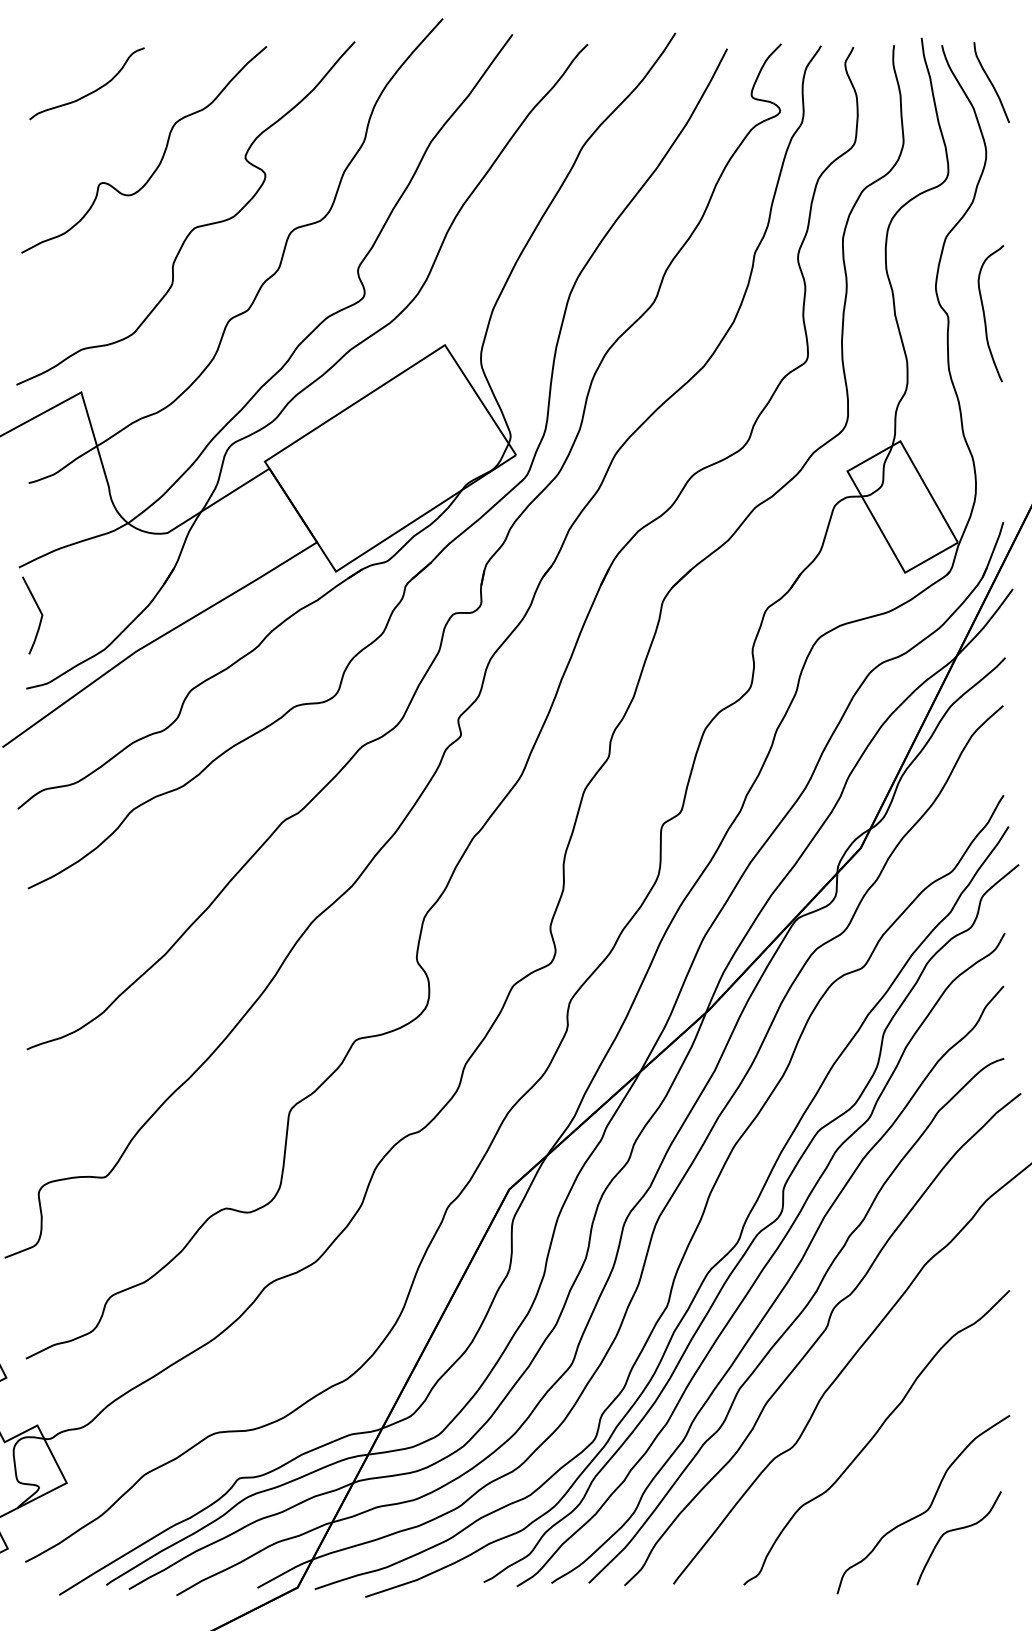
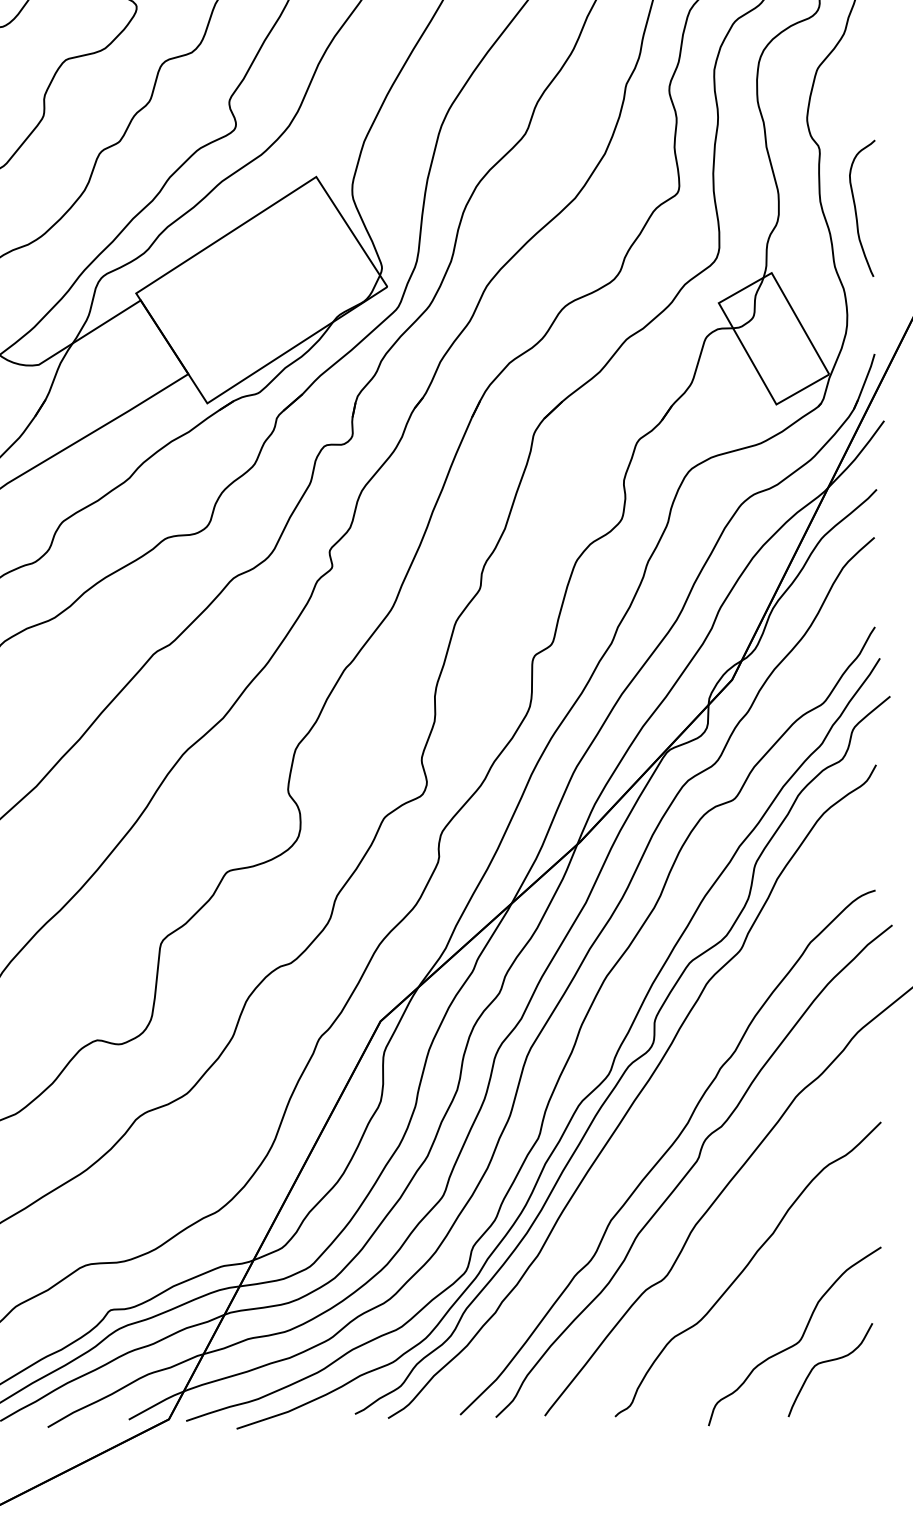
curve: (985, 315) -> (856, 210), moved
curve: (783, 1286) -> (654, 1118), removed

